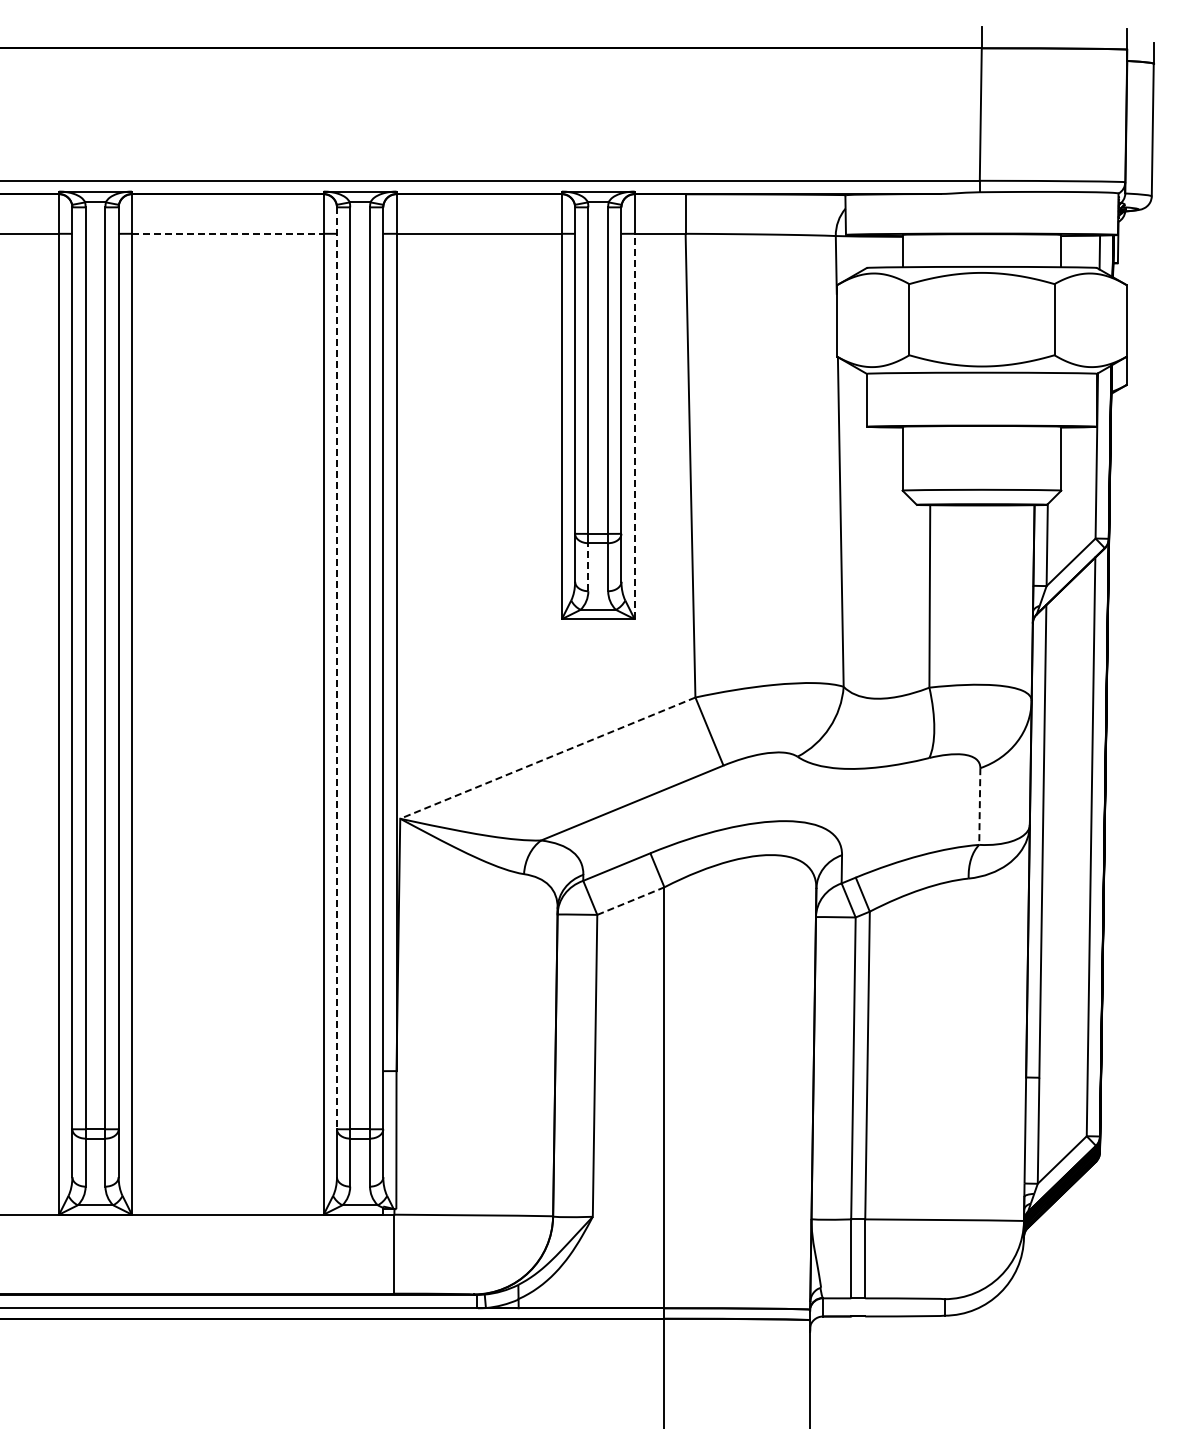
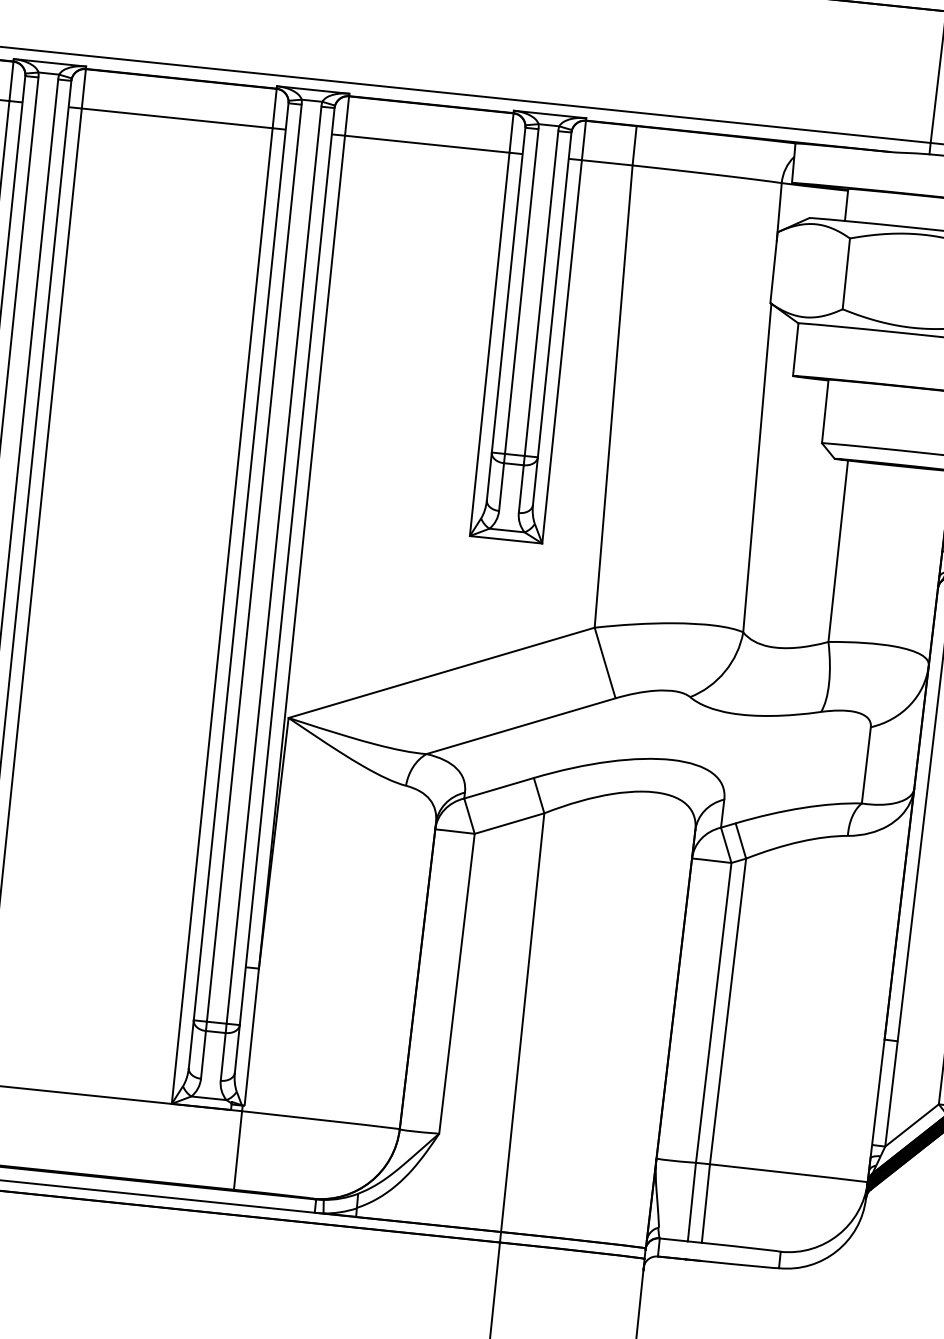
line: (227, 233) -> (176, 118), dashed -> solid
line: (634, 426) -> (561, 351), dashed -> solid
line: (588, 566) -> (501, 486), dashed -> solid
line: (336, 668) -> (240, 561), dashed -> solid
line: (547, 758) -> (441, 673), dashed -> solid
line: (979, 807) -> (865, 766), dashed -> solid
line: (631, 900) -> (510, 823), dashed -> solid

